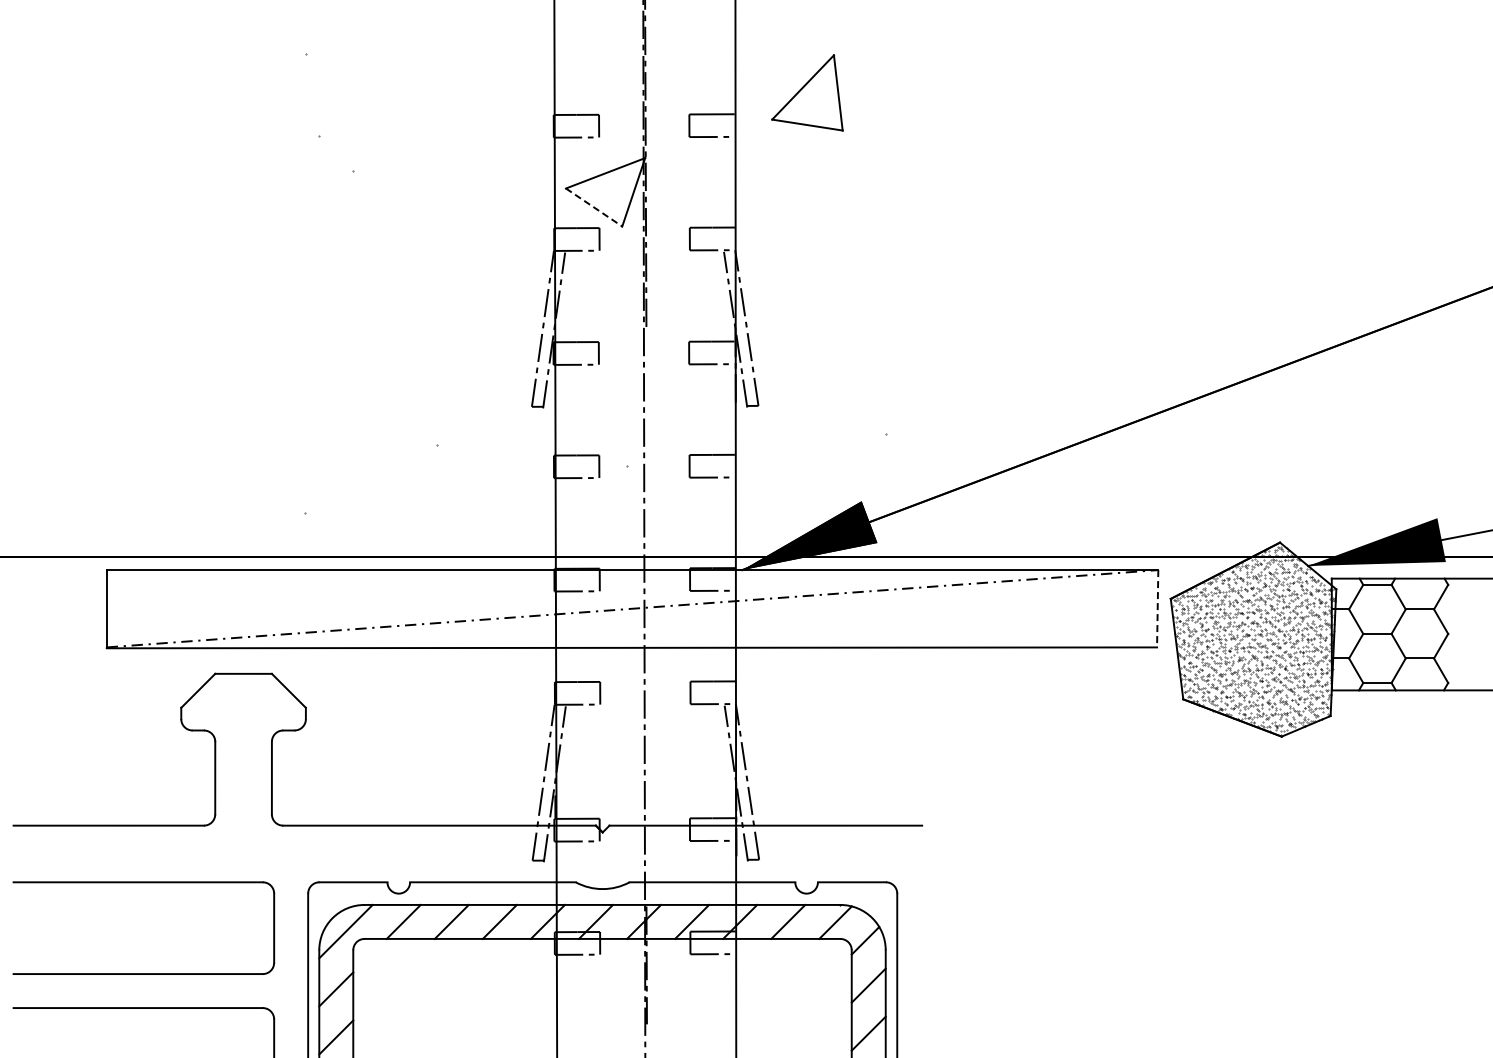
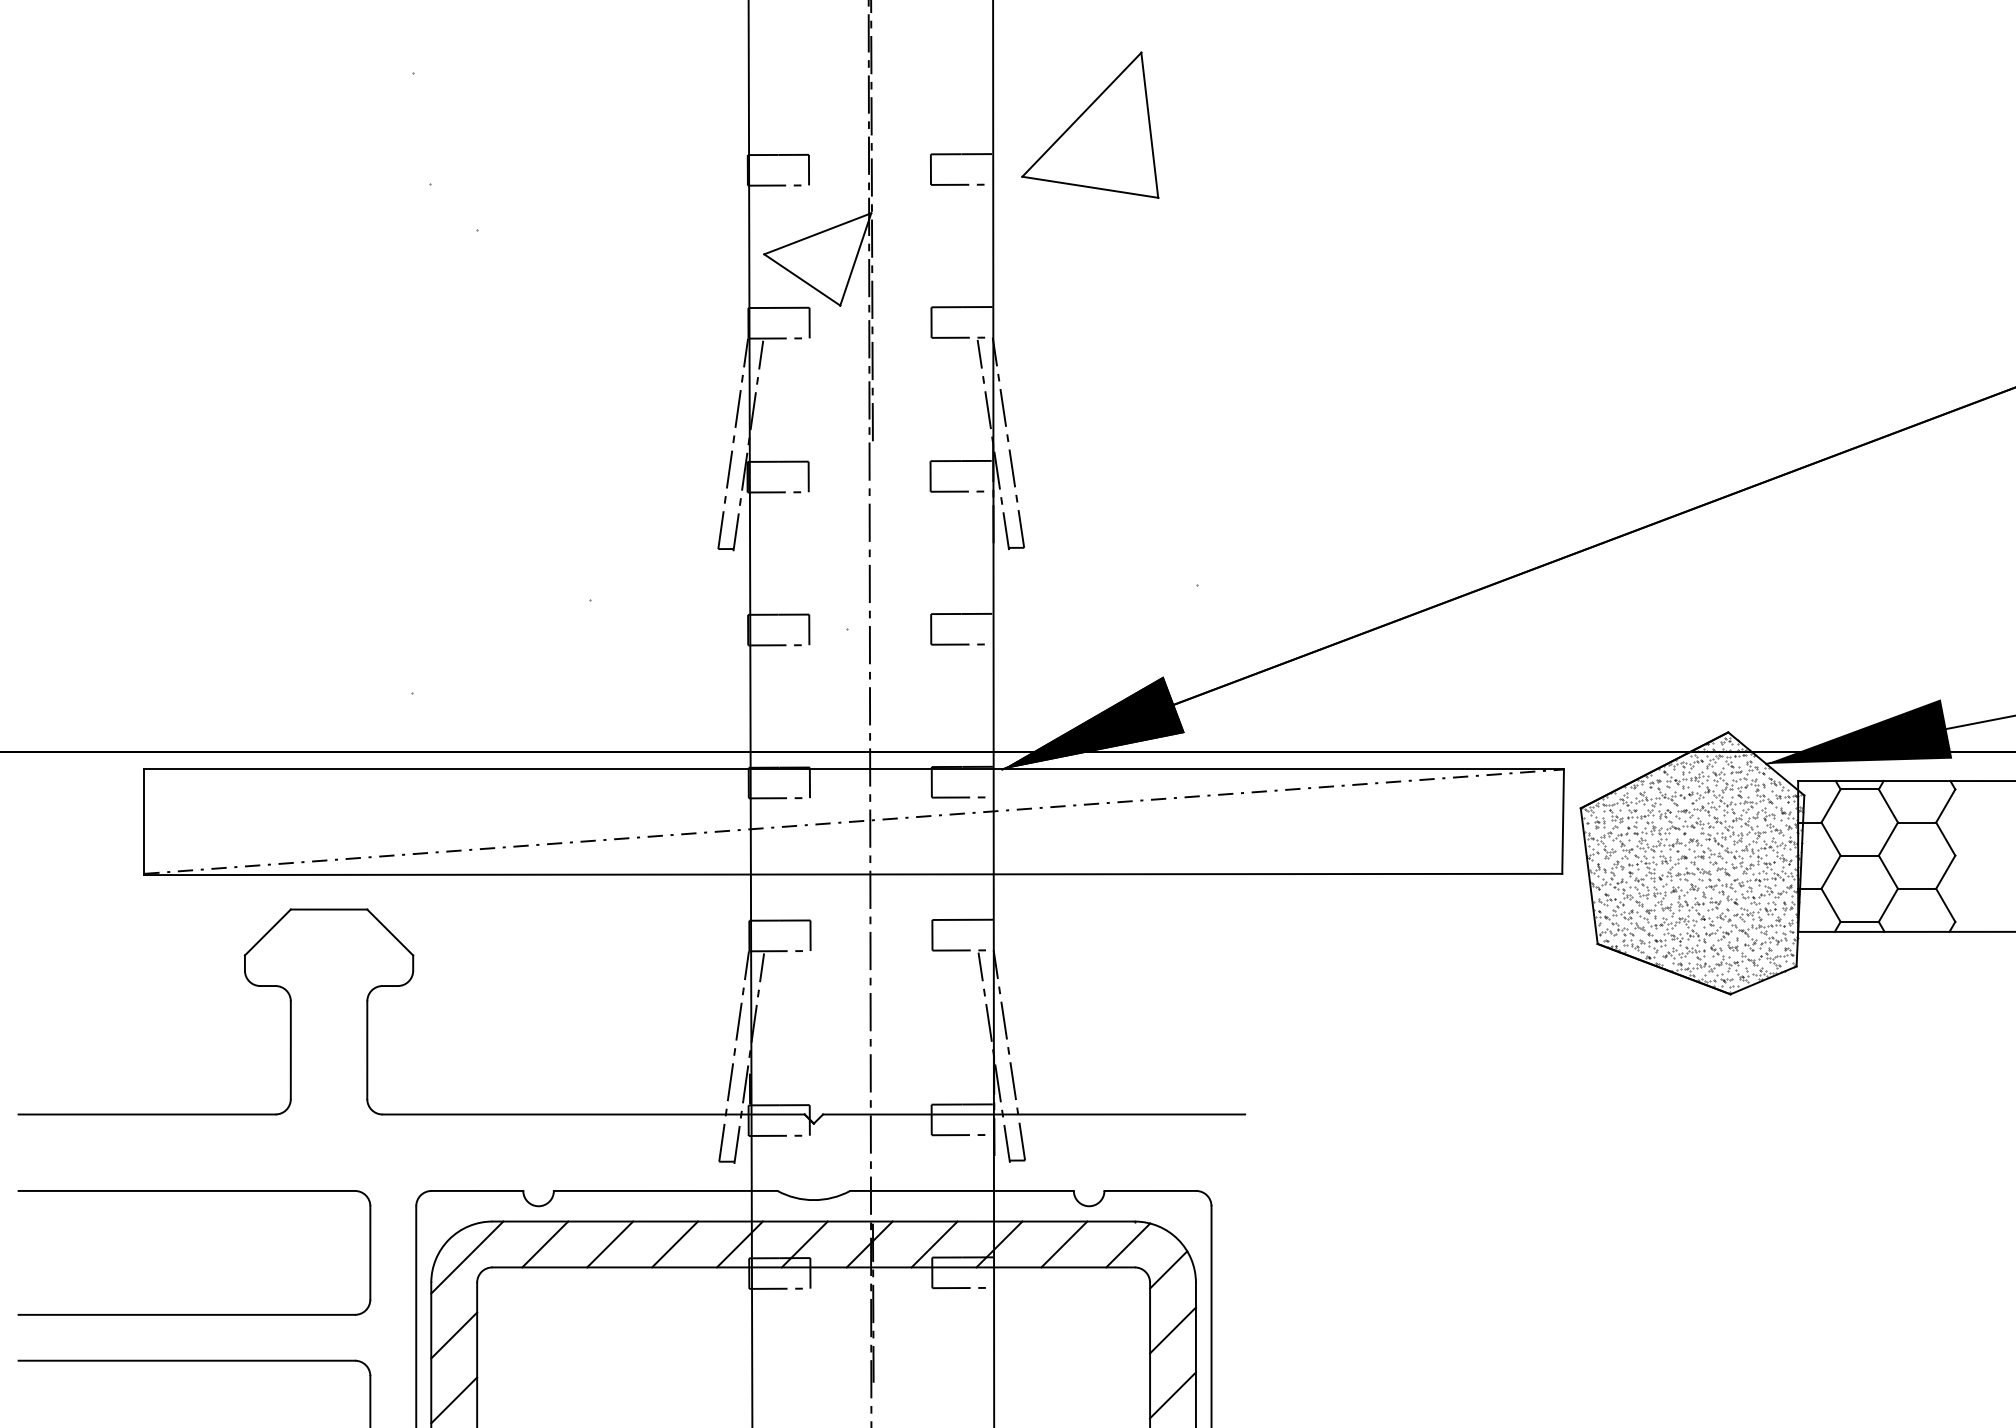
part: (807, 92) -> (1090, 124), size x1.43
line: (594, 207) -> (802, 279), dashed -> solid
line: (1157, 608) -> (1562, 821), dashed -> solid

